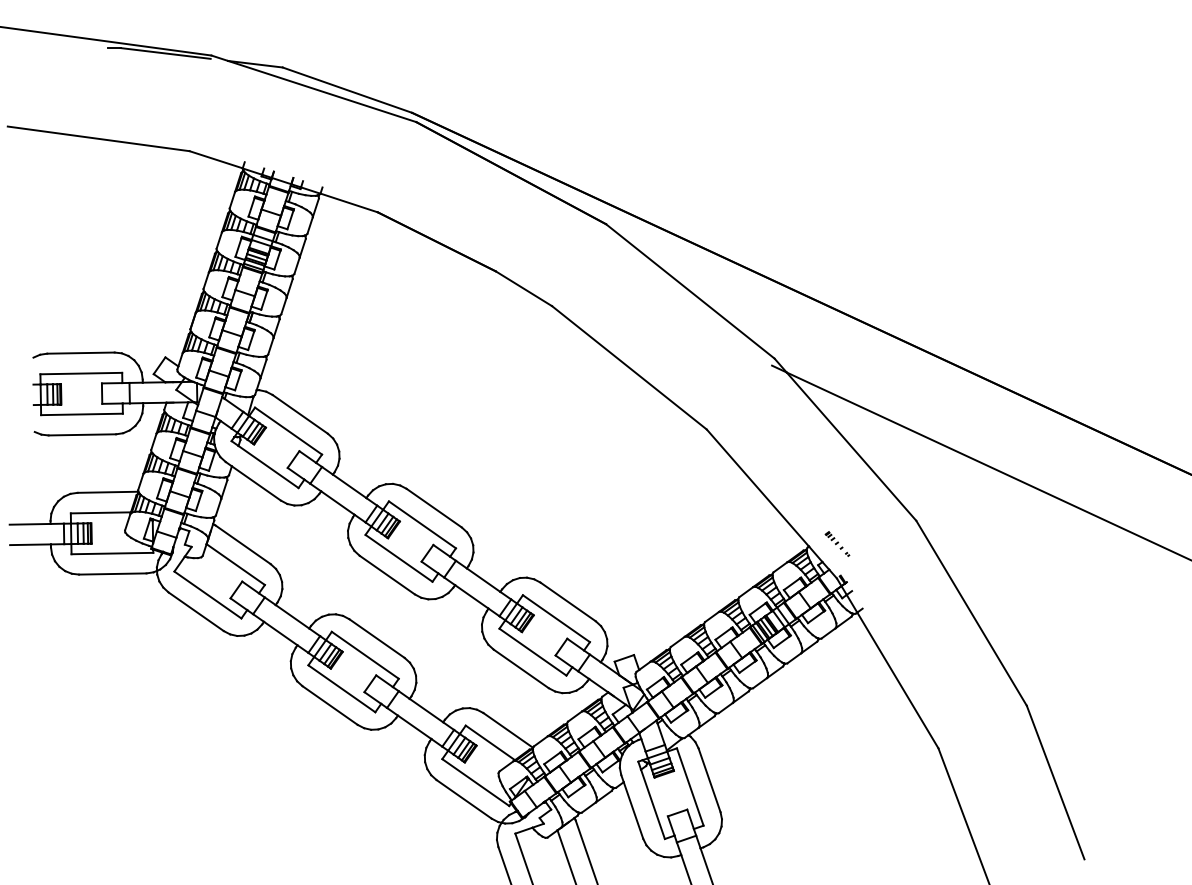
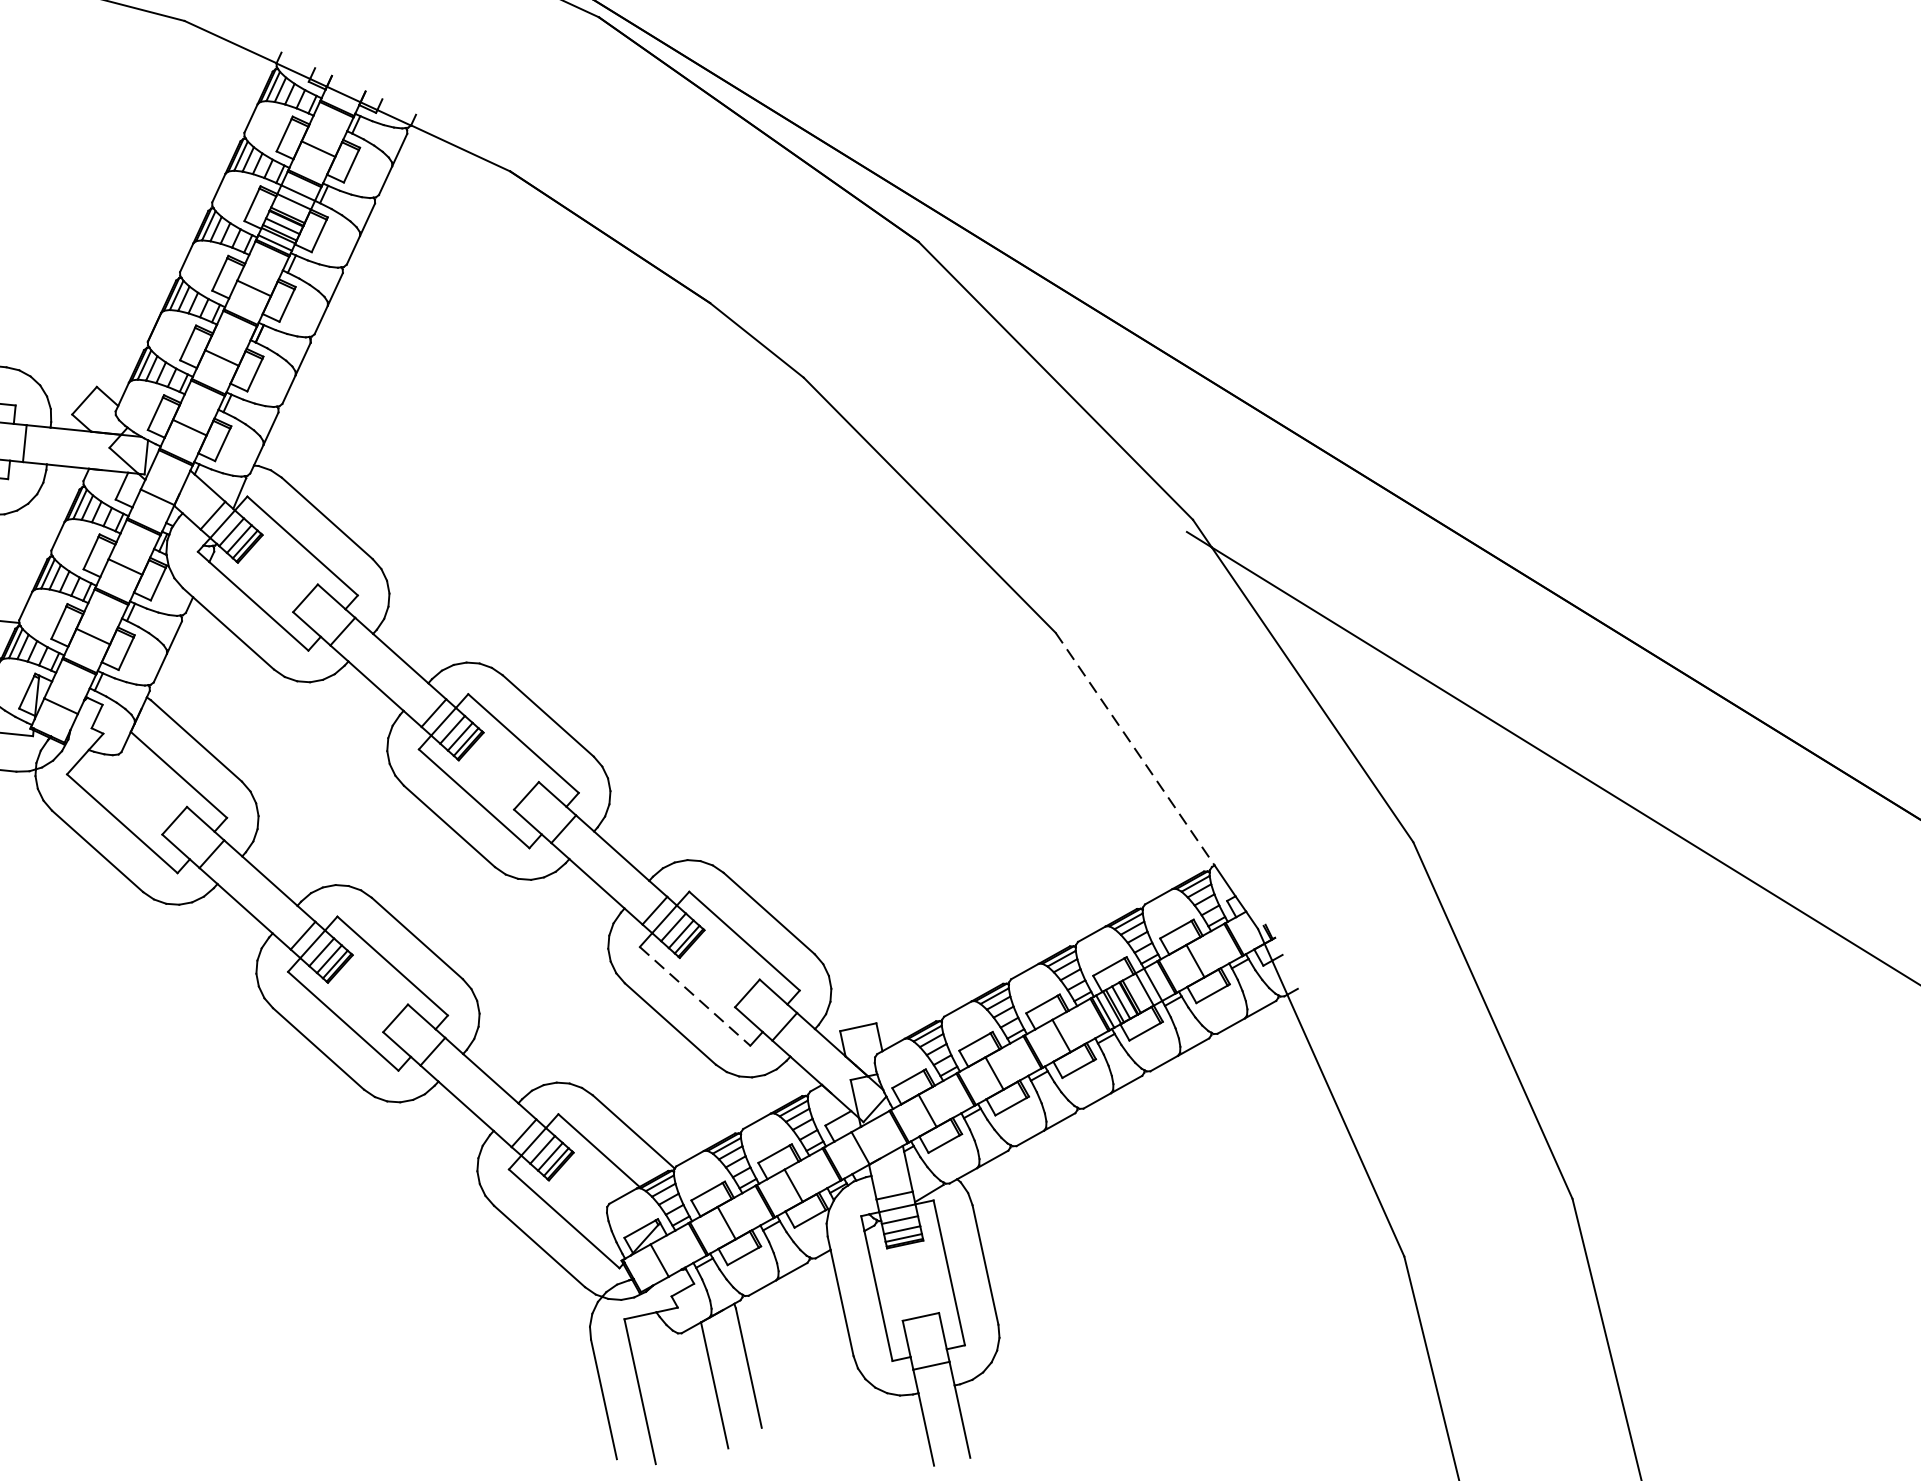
line: (757, 488) -> (1134, 749), solid -> dashed
part: (837, 543) -> (1266, 866), removed
line: (532, 652) -> (694, 996), solid -> dashed

